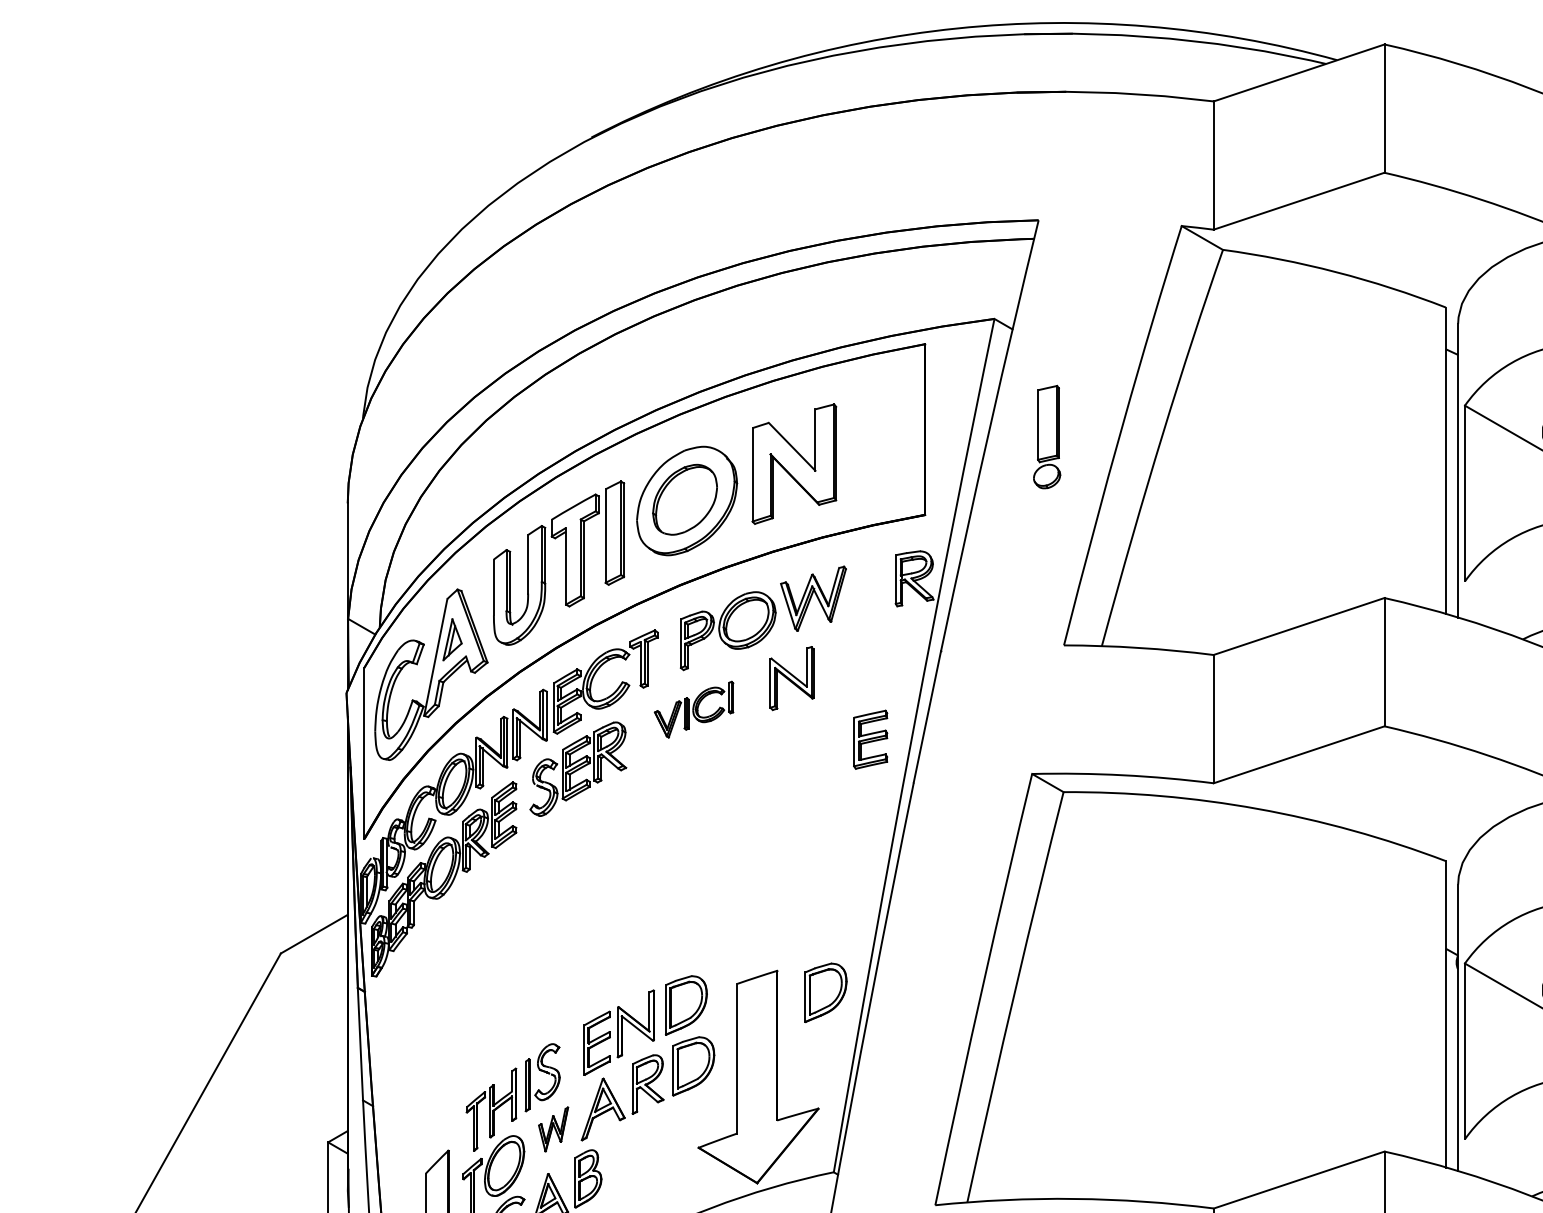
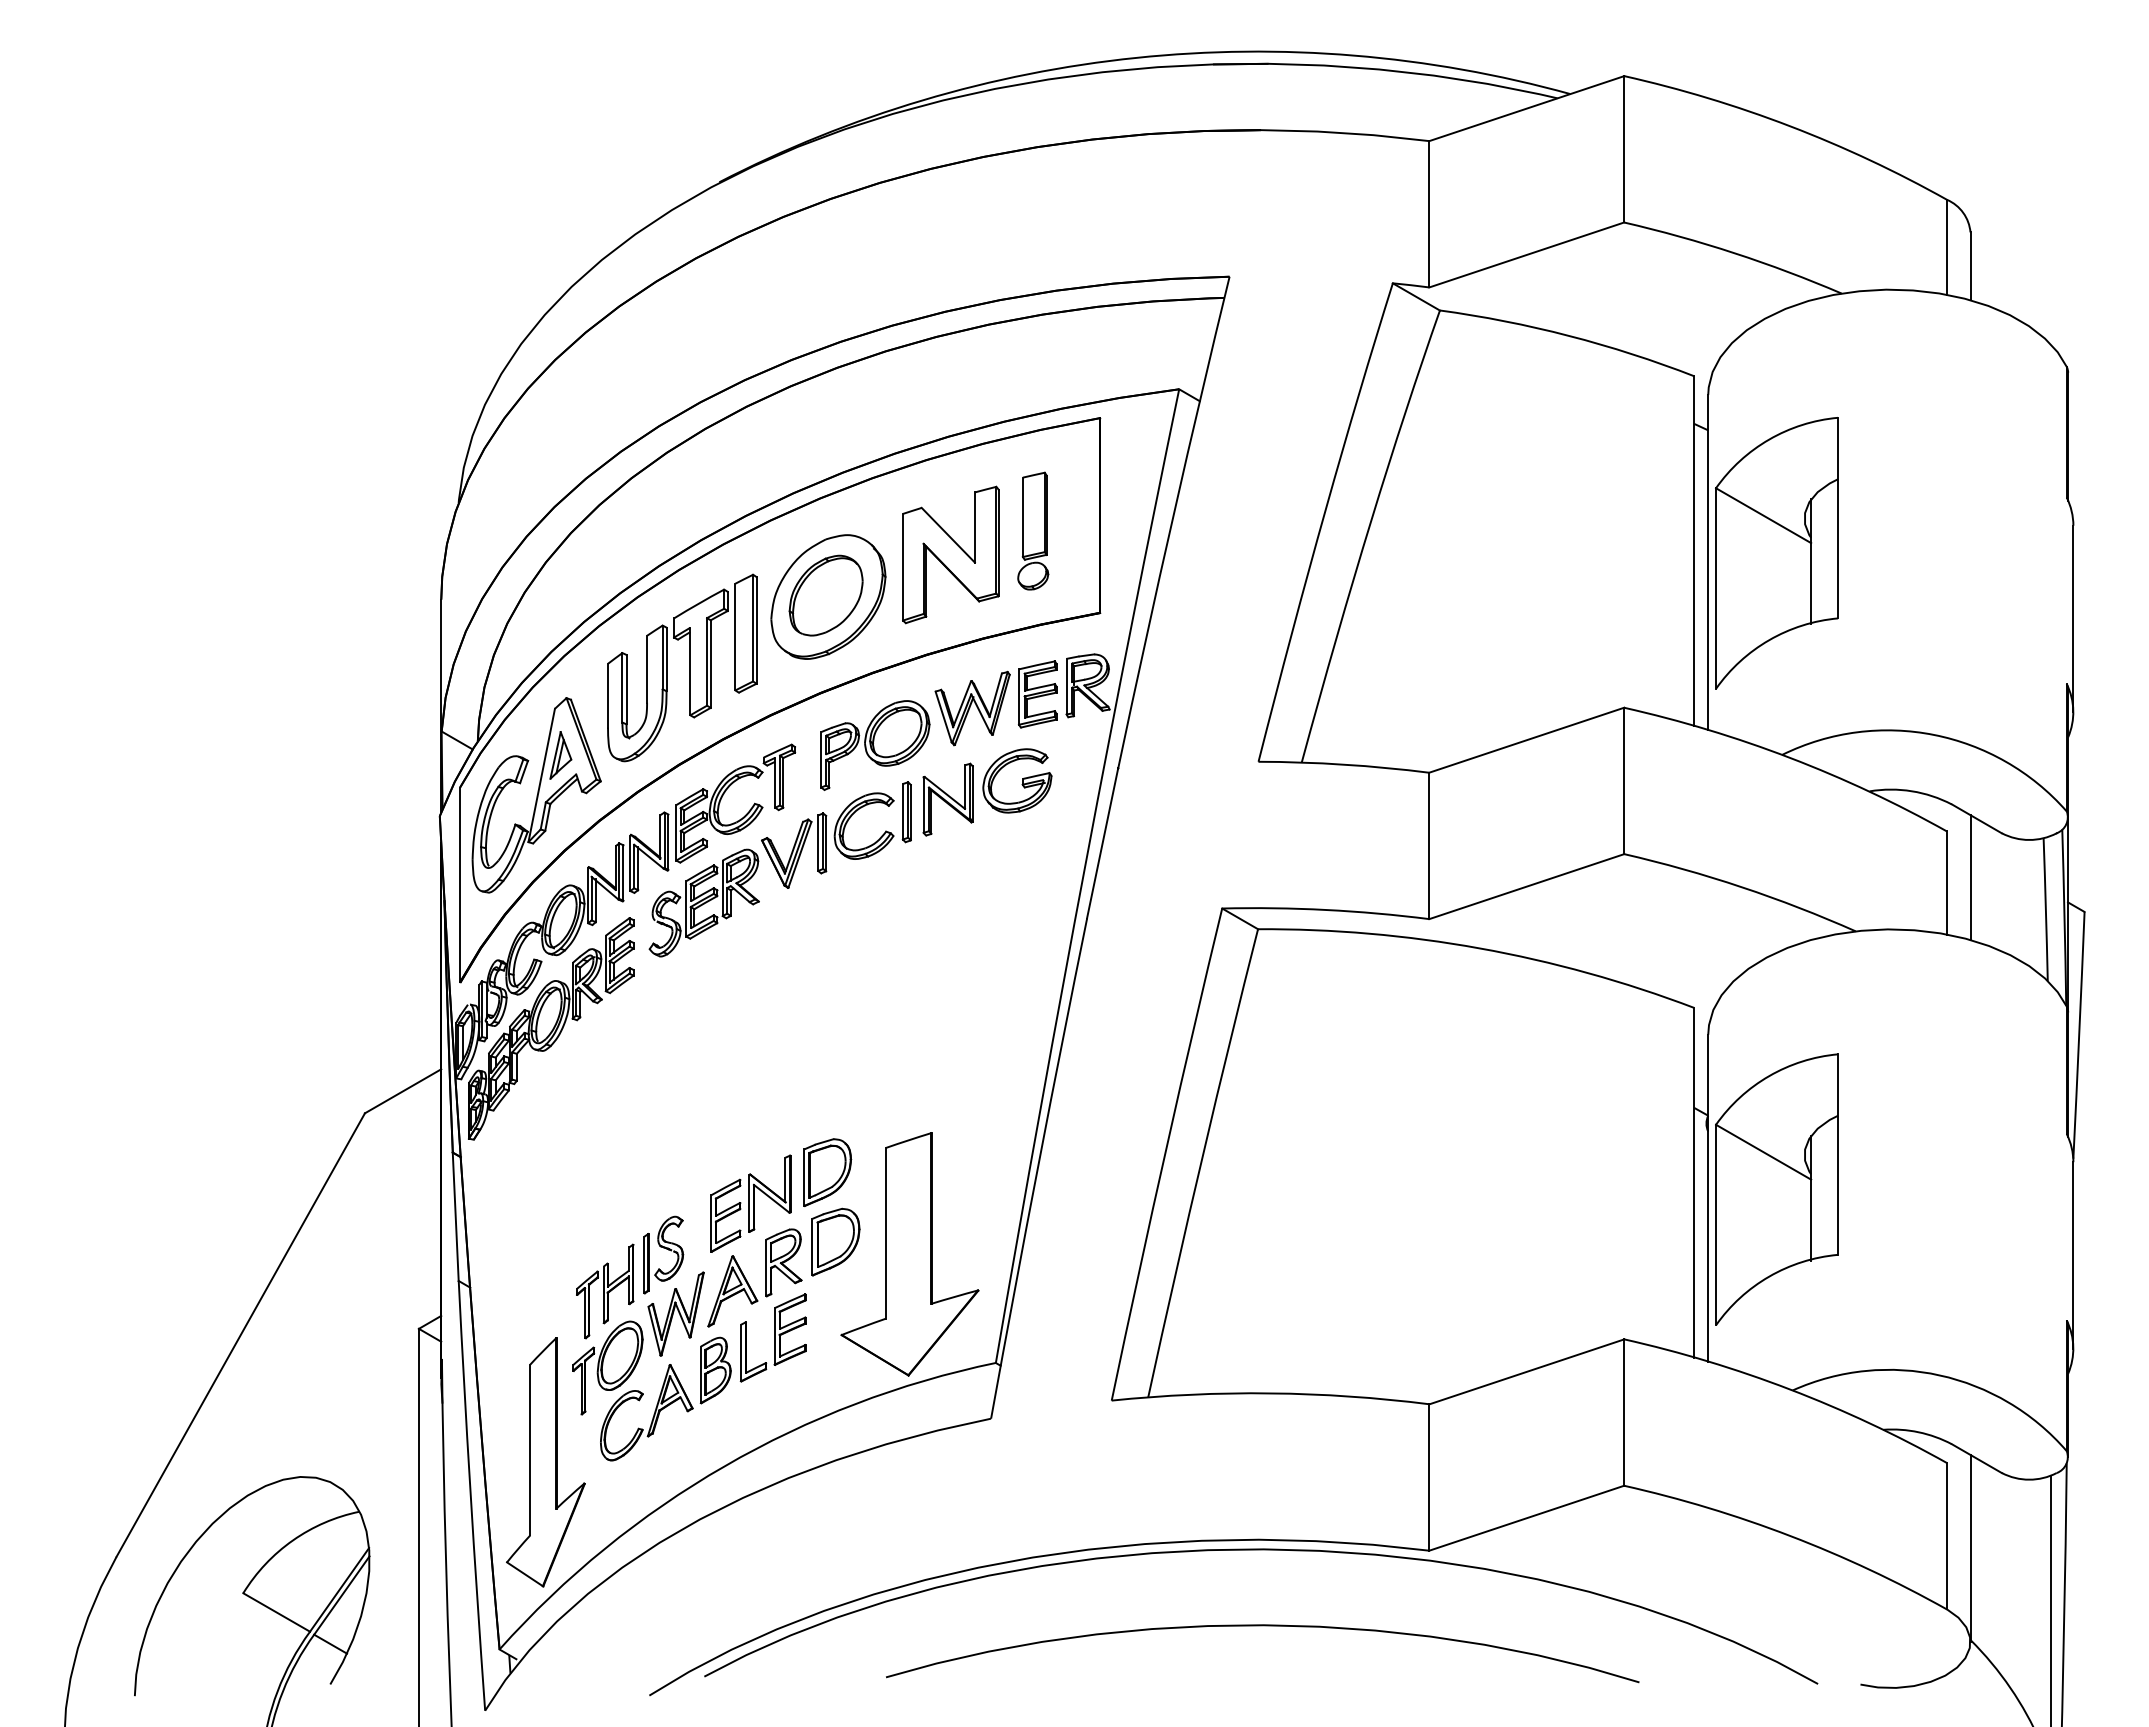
part: (1047, 436) -> (1033, 530), moved
part: (852, 661) -> (1017, 780), added
part: (694, 709) -> (836, 834), size x1.67
part: (870, 739) -> (1037, 694), moved
part: (825, 992) -> (986, 1157), removed
part: (553, 1128) -> (675, 1313), size x1.67
part: (638, 1149) -> (772, 1337), added

